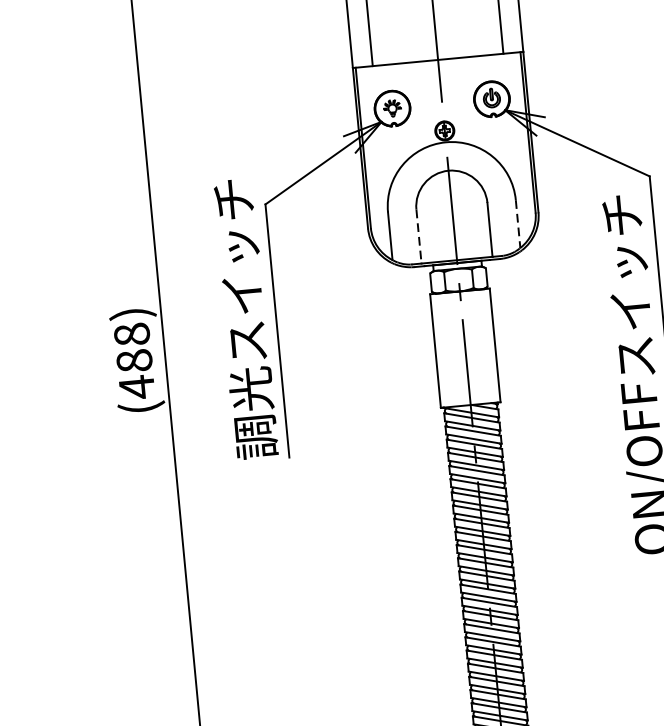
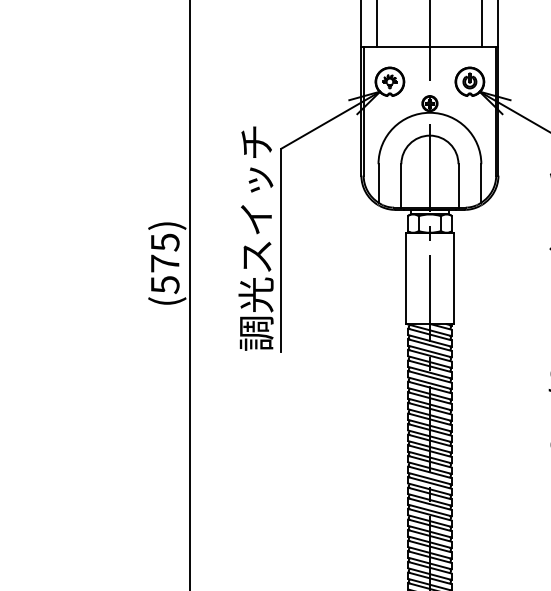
line: (518, 224) -> (481, 183), dashed -> solid
line: (419, 236) -> (401, 185), dashed -> solid
text: (133, 360) -> (164, 263), (488) -> (575)

